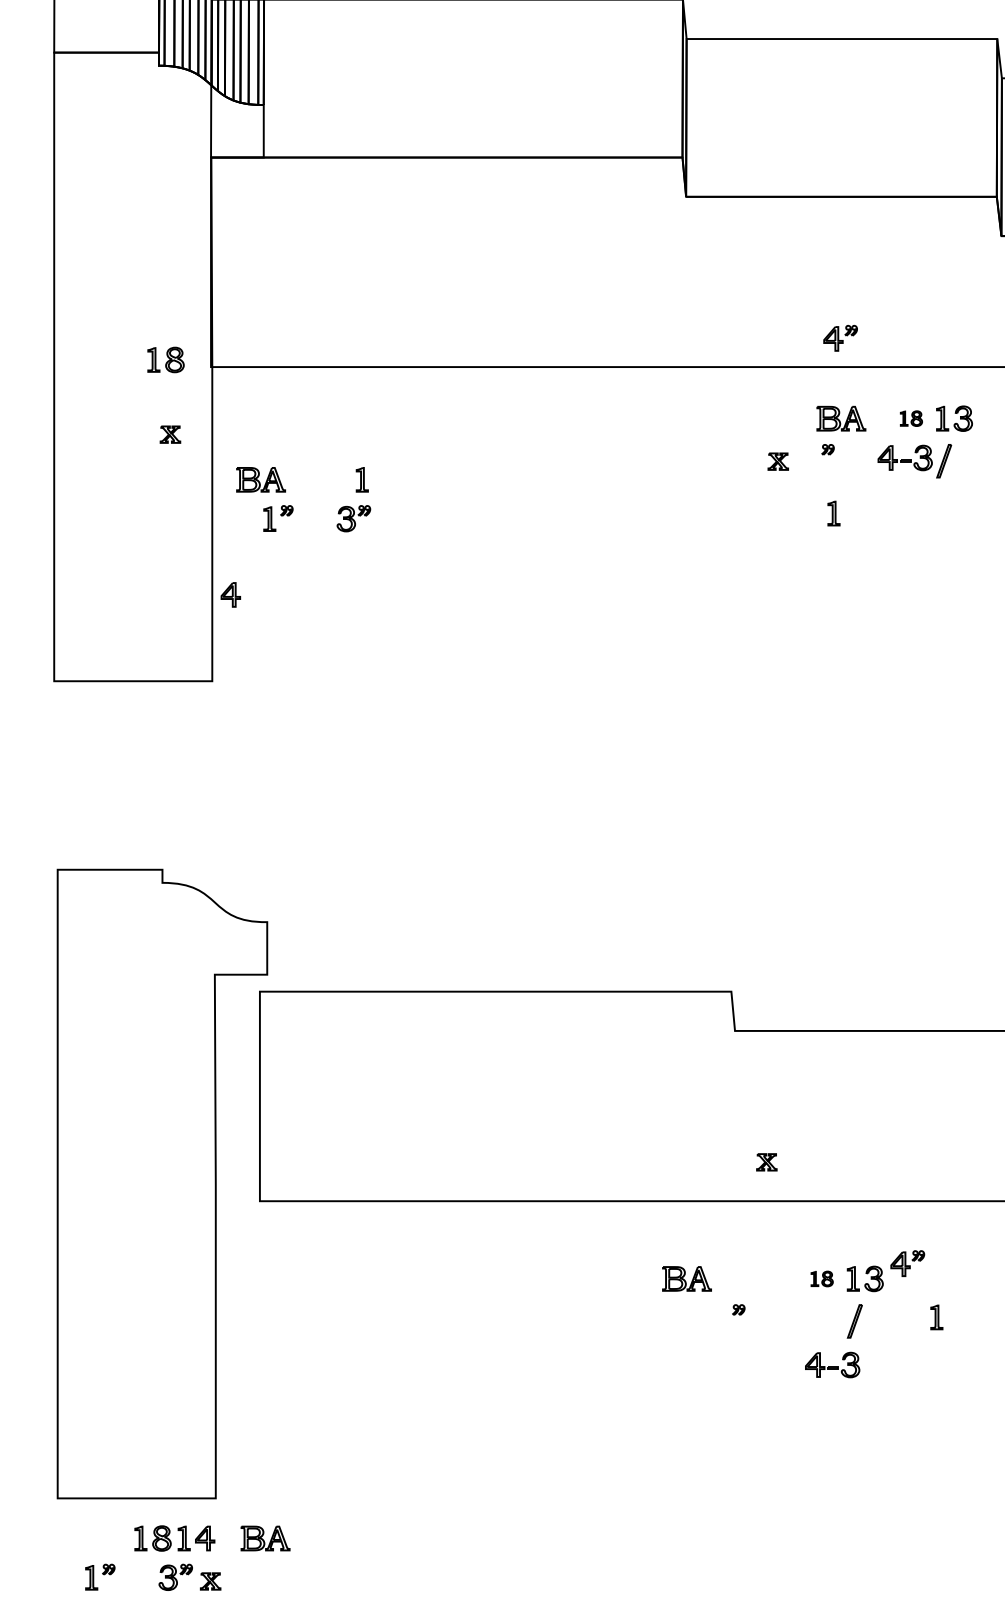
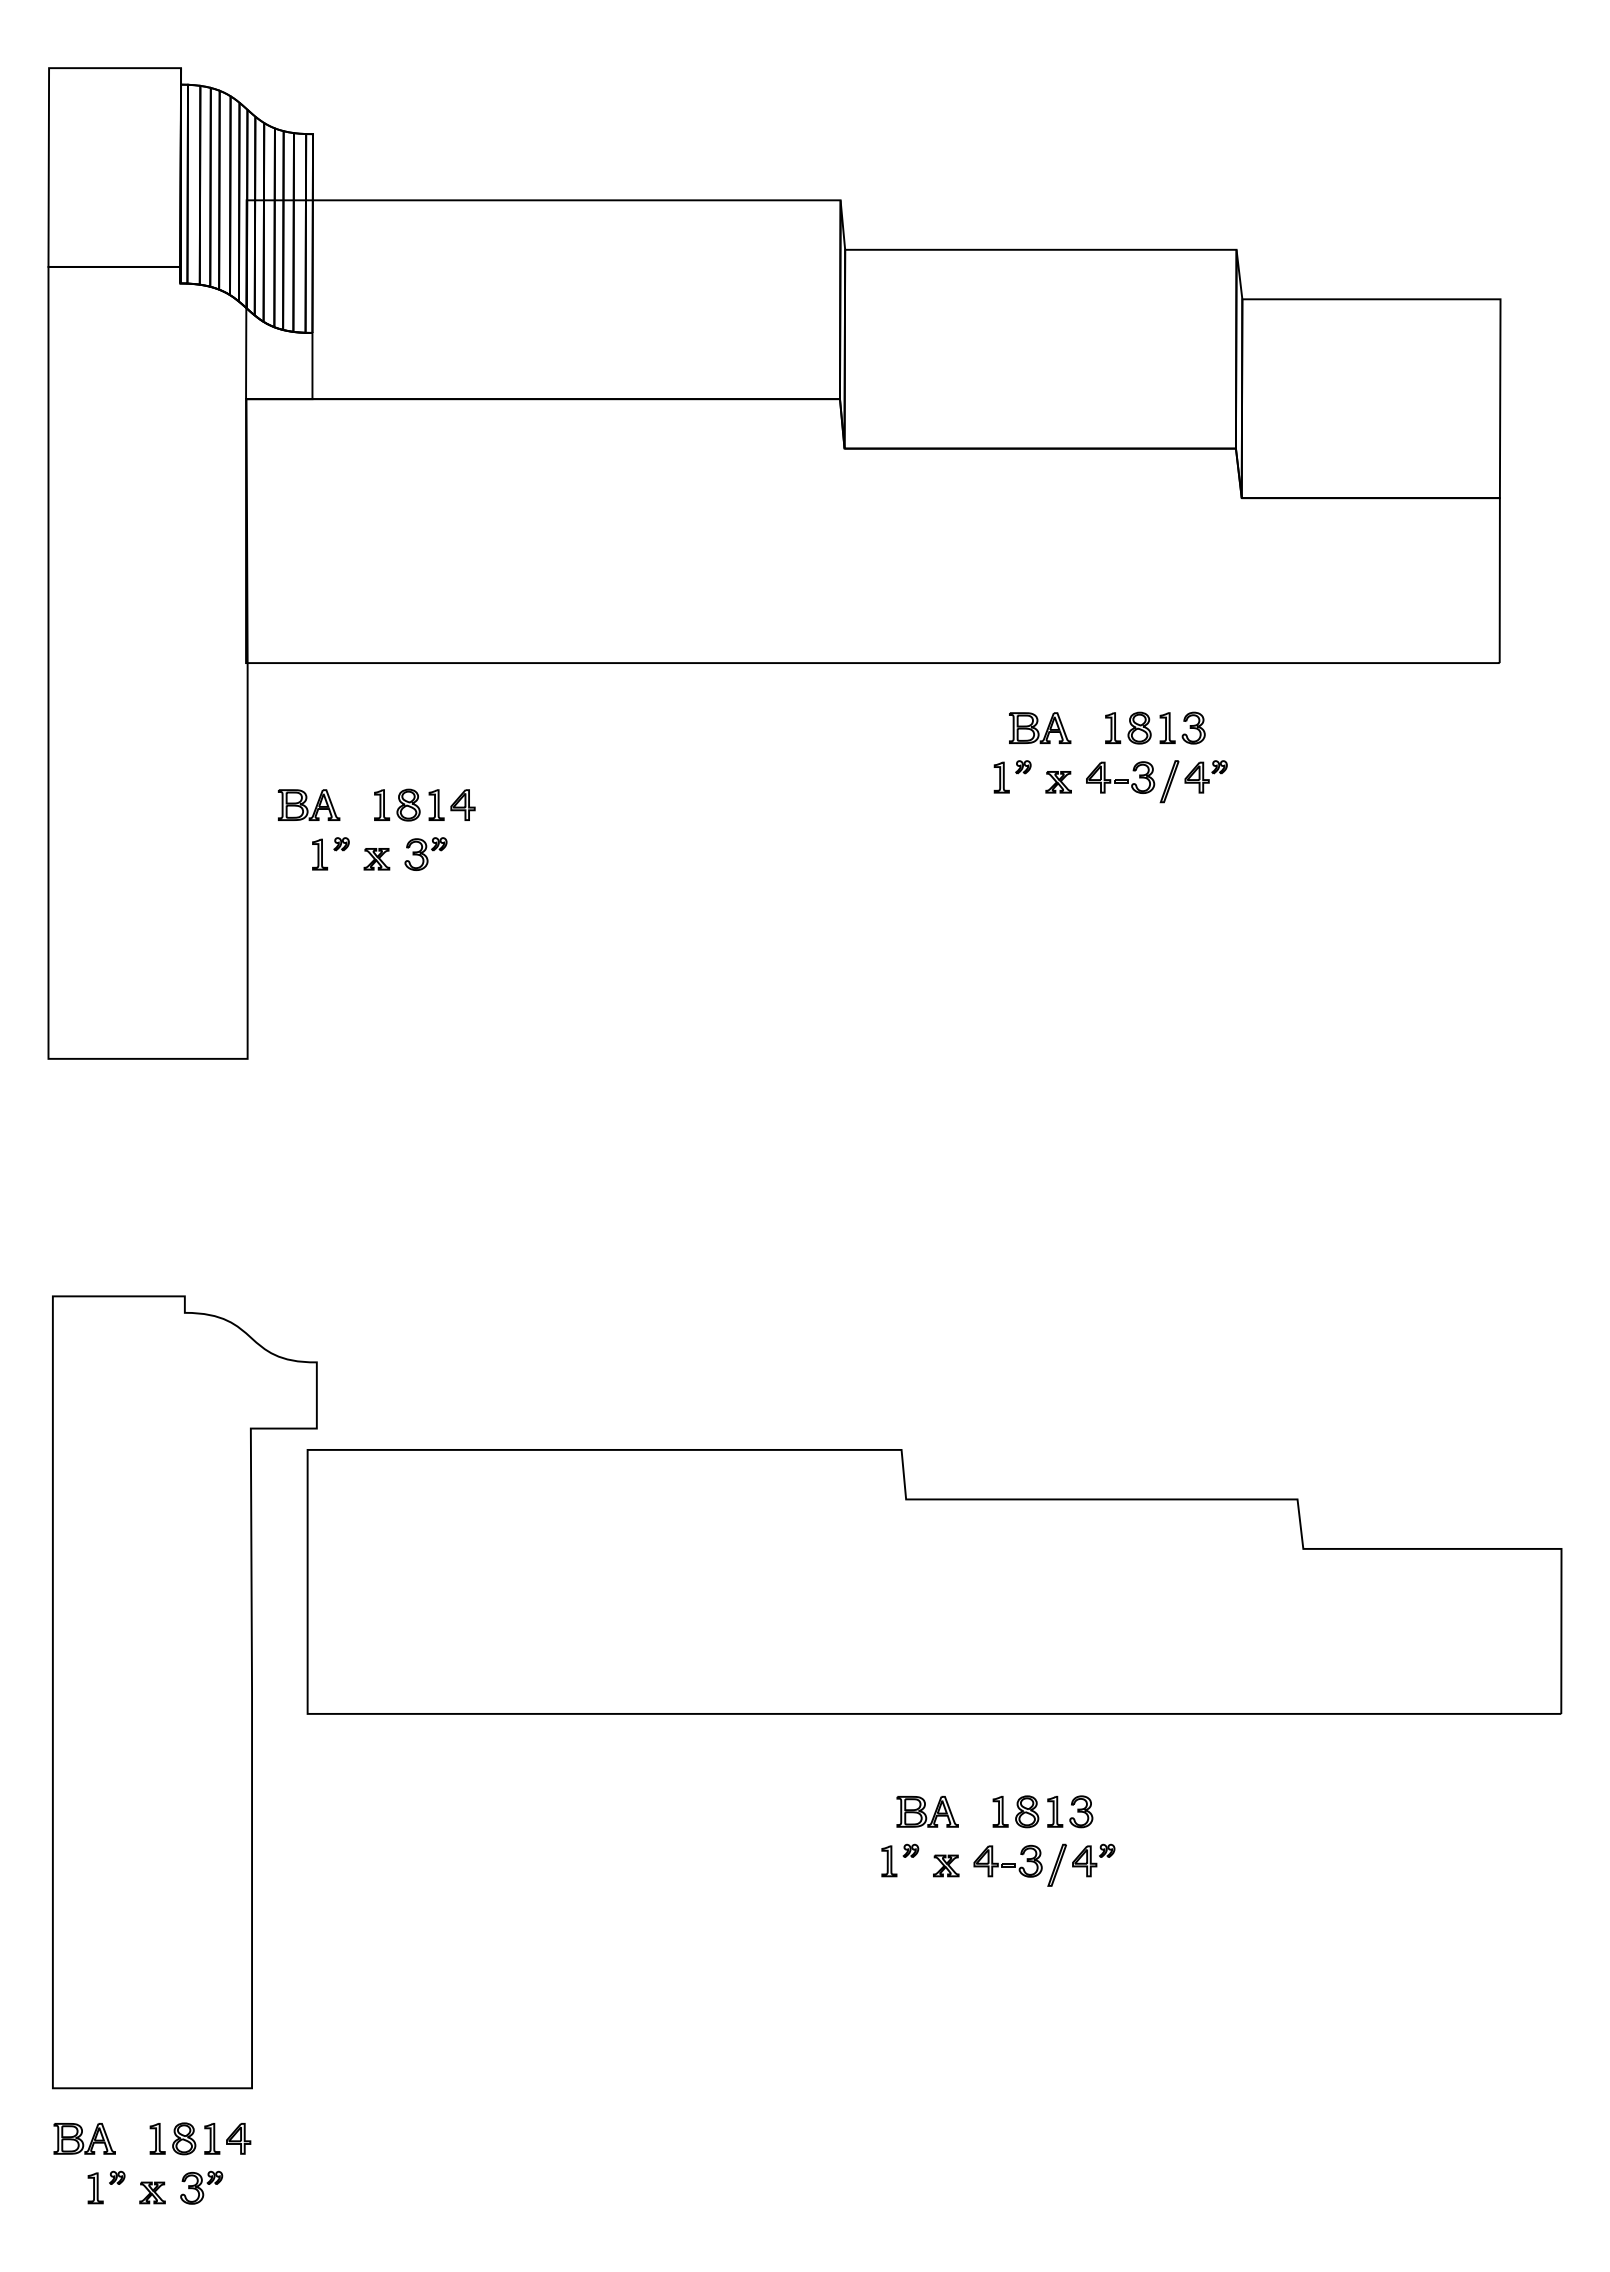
part: (840, 338) -> (1205, 776), moved
part: (166, 359) -> (397, 804), moved
part: (911, 418) -> (1128, 727), size x1.67
part: (170, 434) -> (376, 859), moved
part: (778, 461) -> (1058, 782), moved
part: (833, 513) -> (1001, 777), moved
part: (230, 594) -> (462, 804), moved
part: (767, 1161) -> (946, 1865), moved
part: (907, 1263) -> (1093, 1860), moved
part: (686, 1278) -> (927, 1811), moved
part: (821, 1278) -> (1015, 1811), size x1.67
part: (936, 1317) -> (889, 1861), moved
part: (832, 1364) -> (1007, 1860), moved
part: (265, 1538) -> (84, 2138), moved
part: (210, 1581) -> (152, 2192), moved

